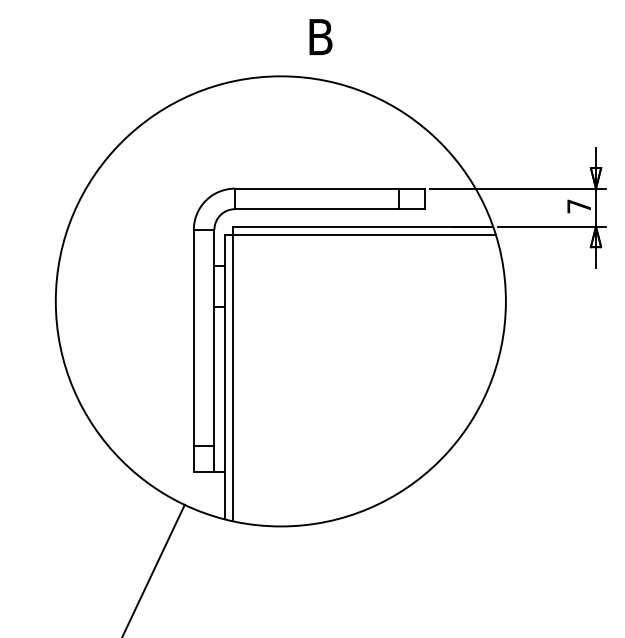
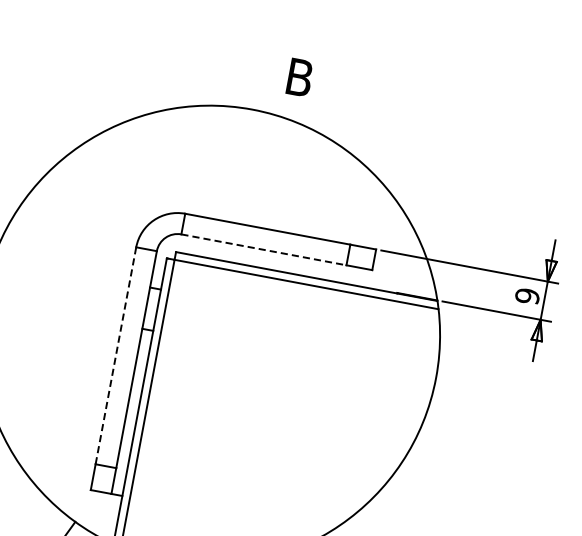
text: (579, 206) -> (527, 296), 7 -> 9
line: (317, 209) -> (264, 250), solid -> dashed
line: (193, 338) -> (115, 356), solid -> dashed

